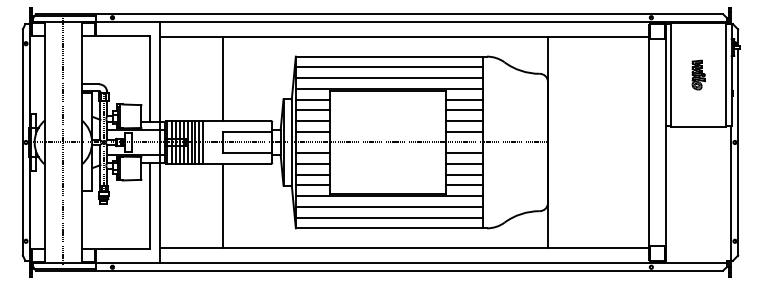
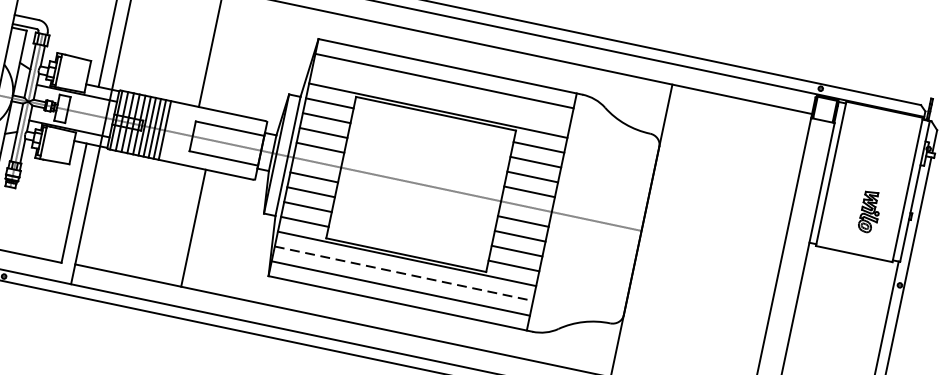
part: (698, 74) -> (870, 211), moved
line: (388, 78) -> (440, 96), removed
line: (222, 205) -> (193, 227), moved
line: (389, 206) -> (404, 273), solid -> dashed

